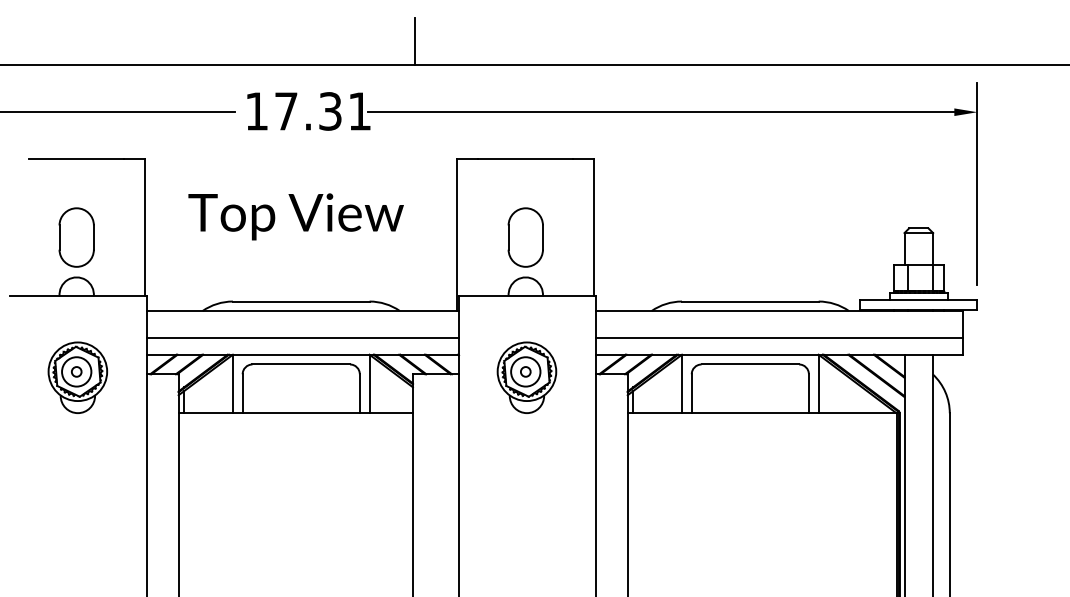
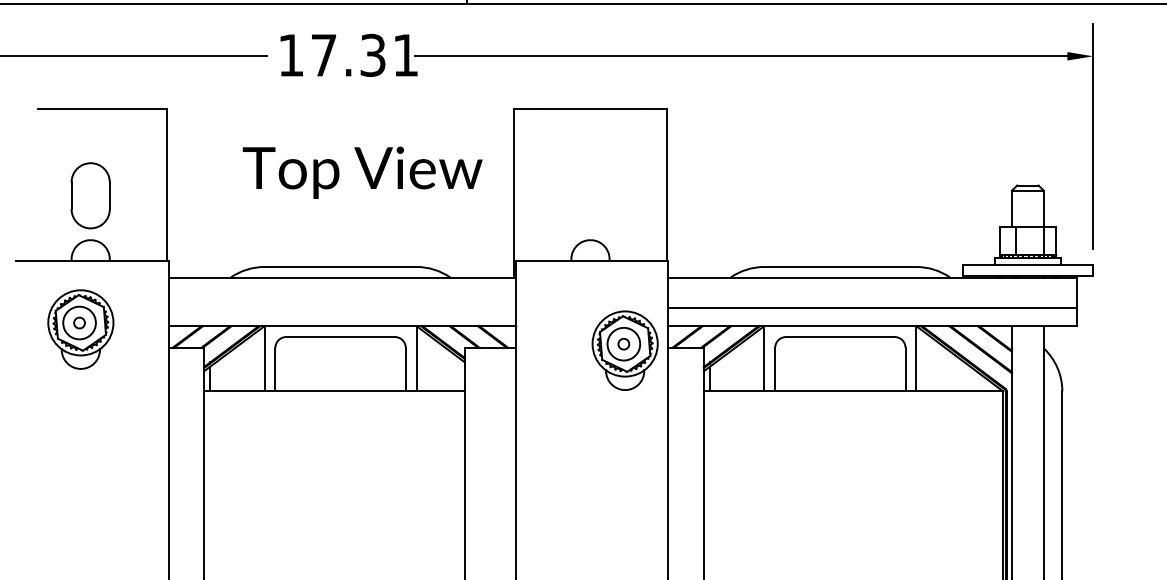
text: (295, 216) -> (362, 172), moved
part: (525, 237) -> (590, 195), removed
line: (302, 338) -> (341, 308), removed
part: (77, 377) -> (80, 329), moved
part: (526, 377) -> (624, 350), moved

